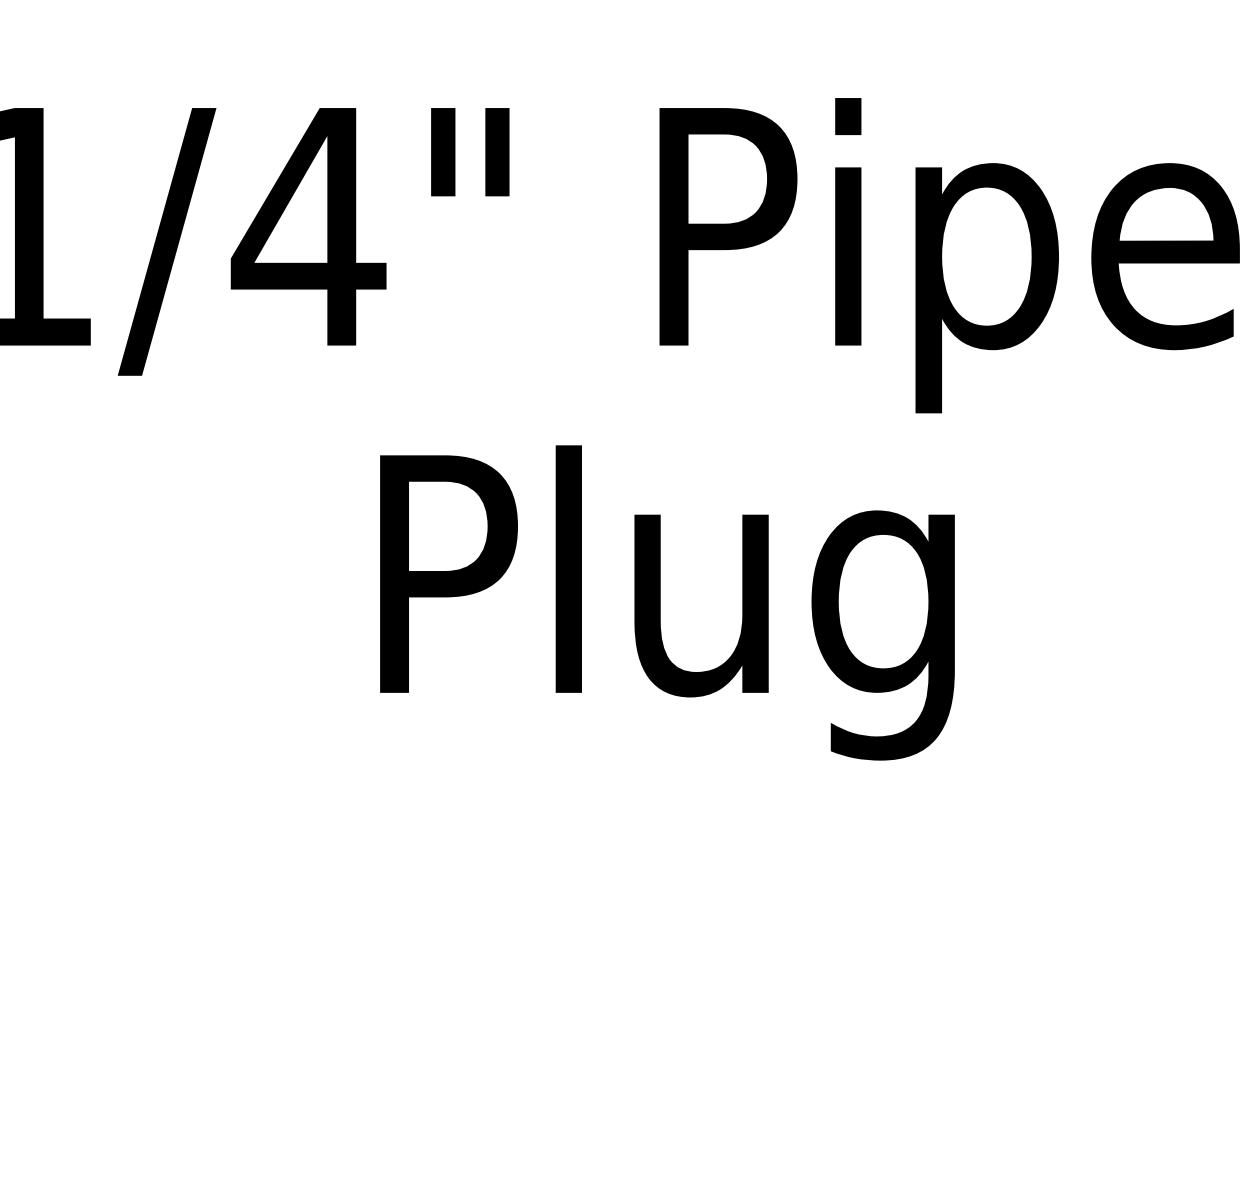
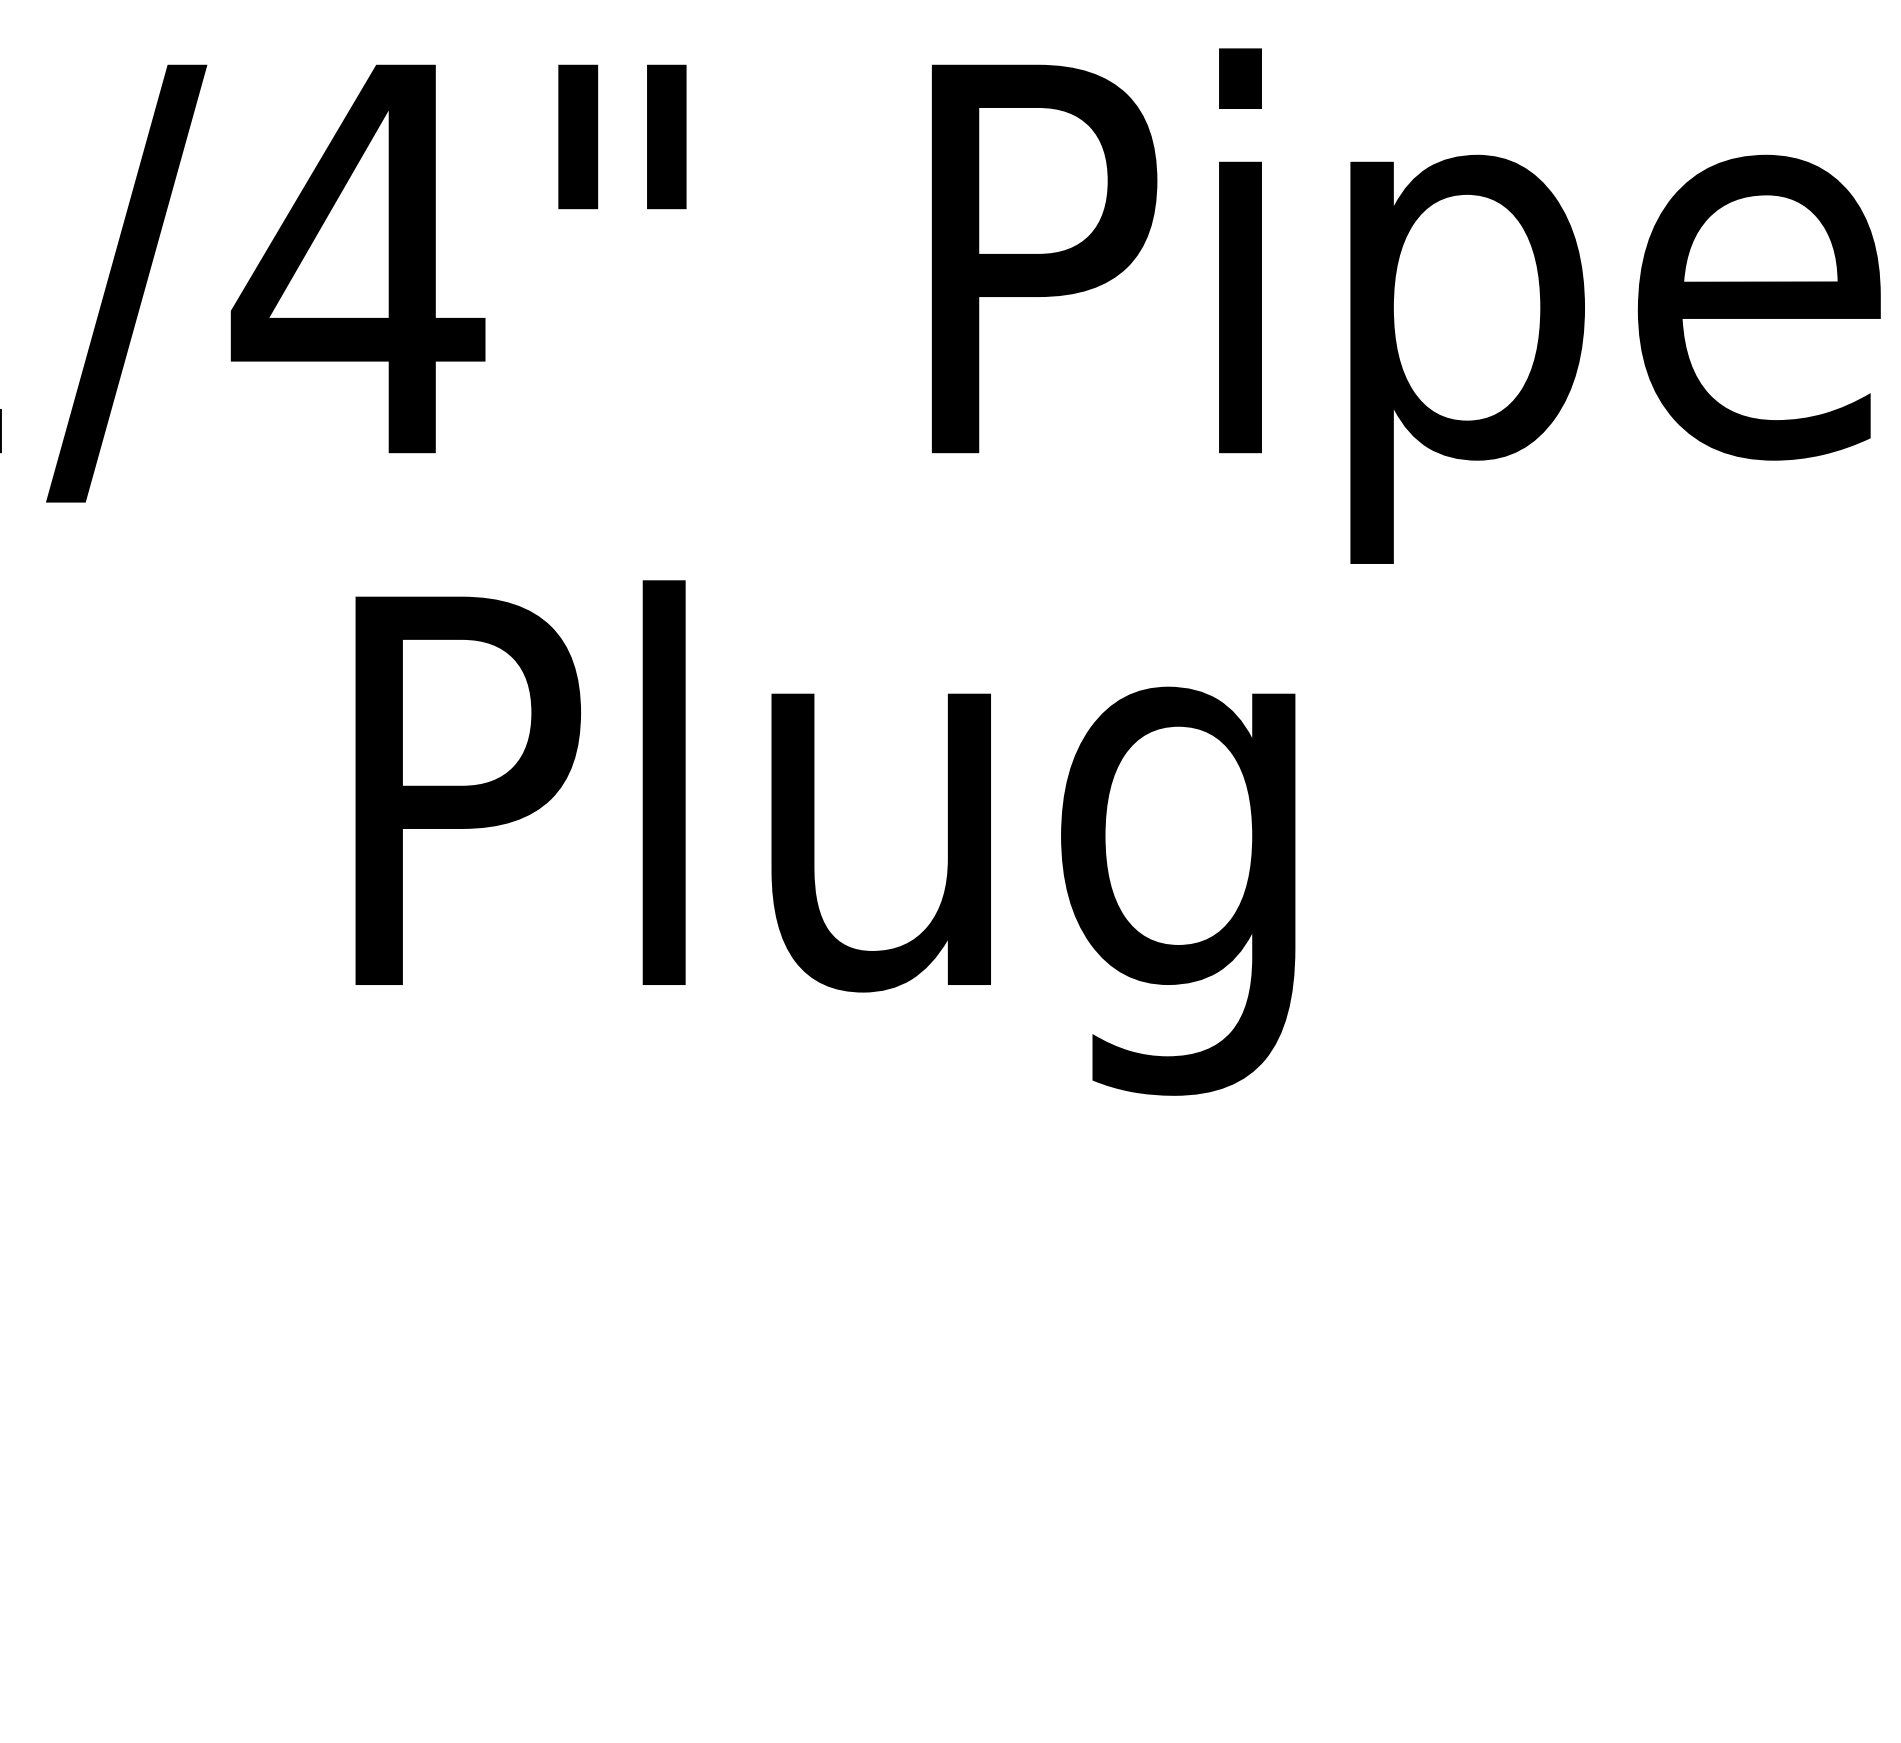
text: (667, 602) -> (825, 837), moved

